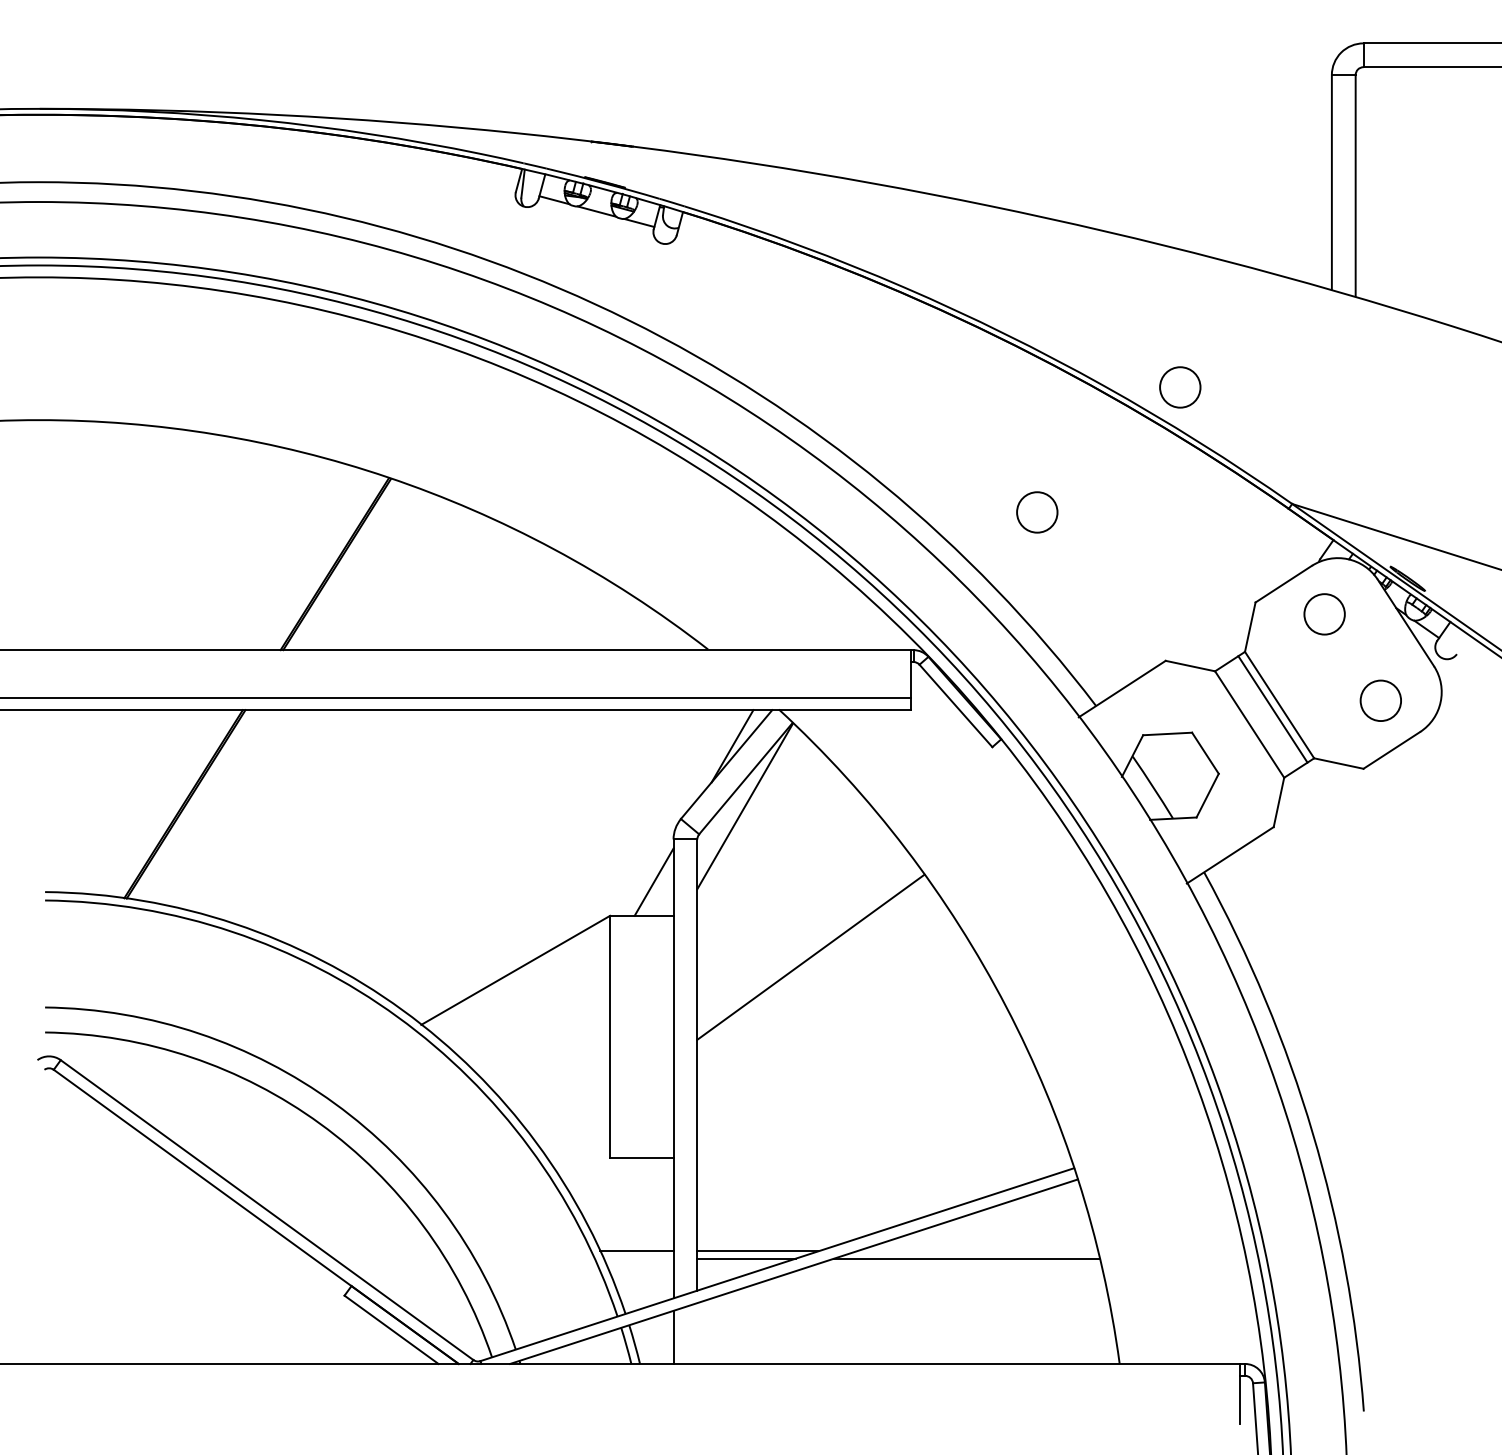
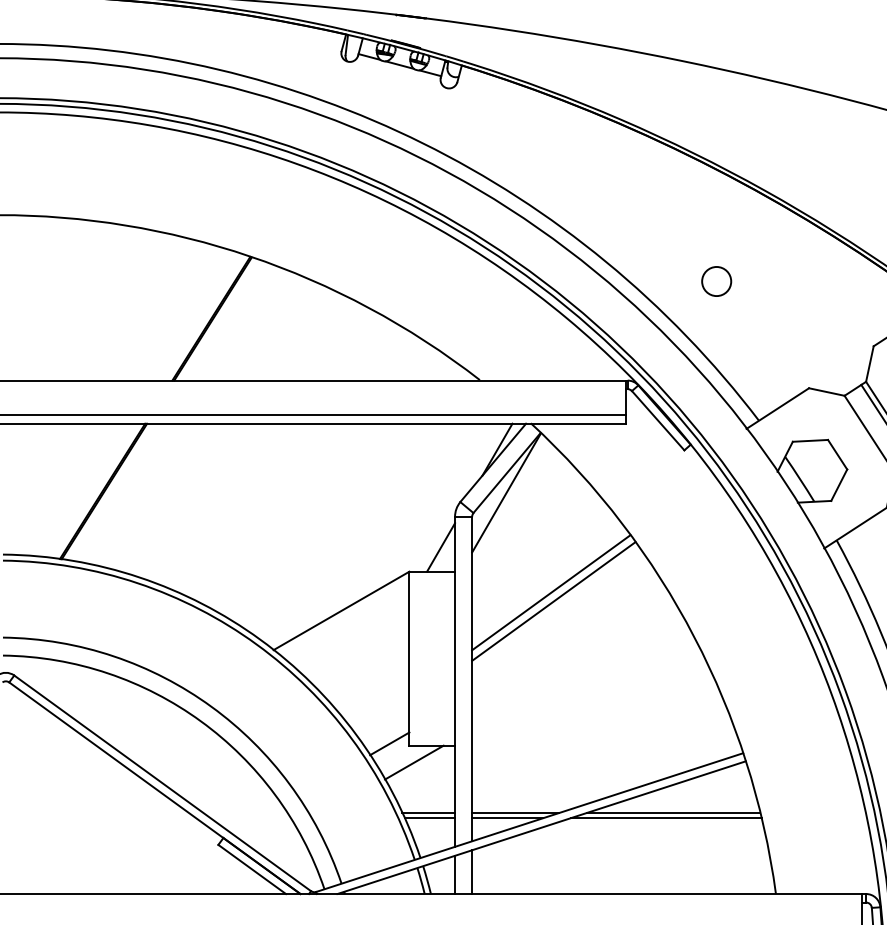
circle: (1180, 387) -> (819, 191), removed
line: (807, 945) -> (551, 593), added
line: (582, 1155) -> (389, 744), added
line: (616, 1180) -> (414, 762), added
line: (977, 1251) -> (673, 813), added
line: (638, 1258) -> (429, 818), added
line: (697, 1333) -> (472, 872), added

